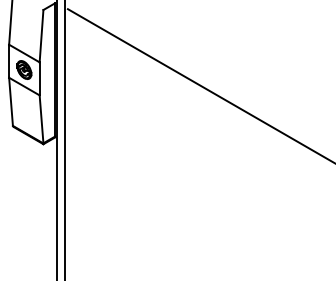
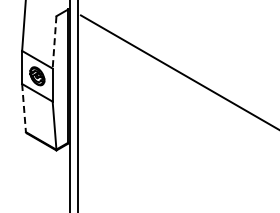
line: (41, 36) -> (54, 42), solid -> dashed
line: (11, 102) -> (24, 108), solid -> dashed

